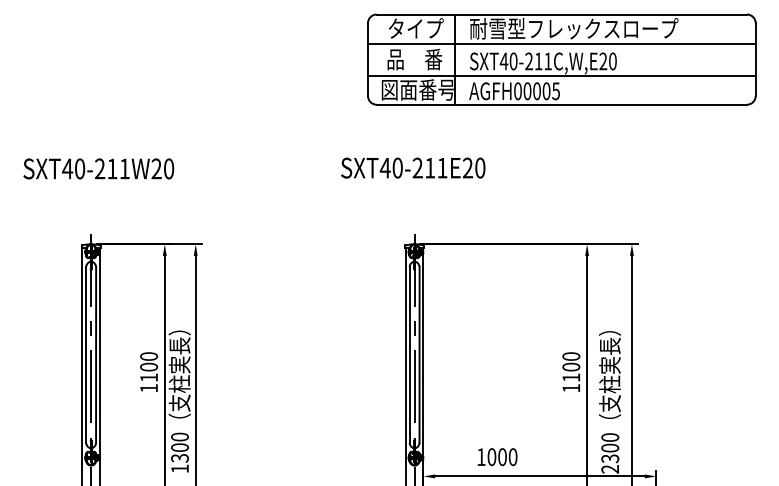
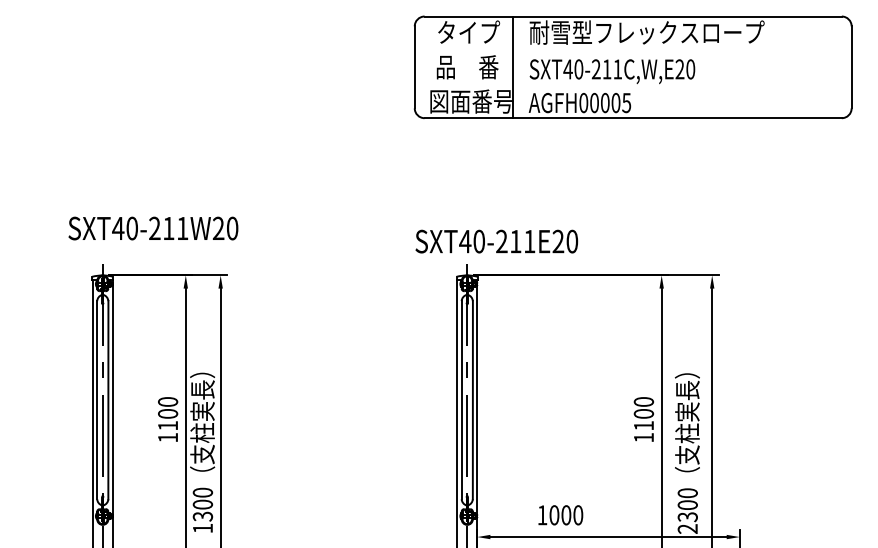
line: (561, 43) -> (632, 49), removed
line: (561, 75) -> (632, 85), removed
text: (98, 168) -> (153, 228), moved
text: (413, 168) -> (496, 241), moved

